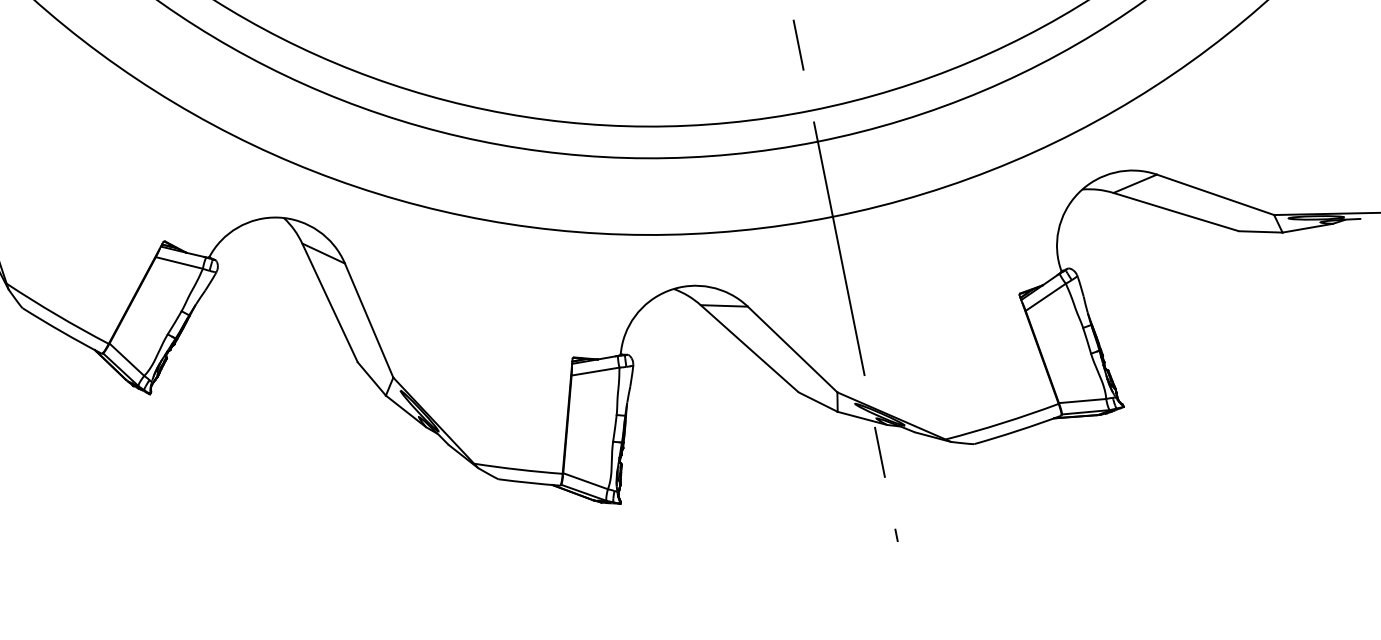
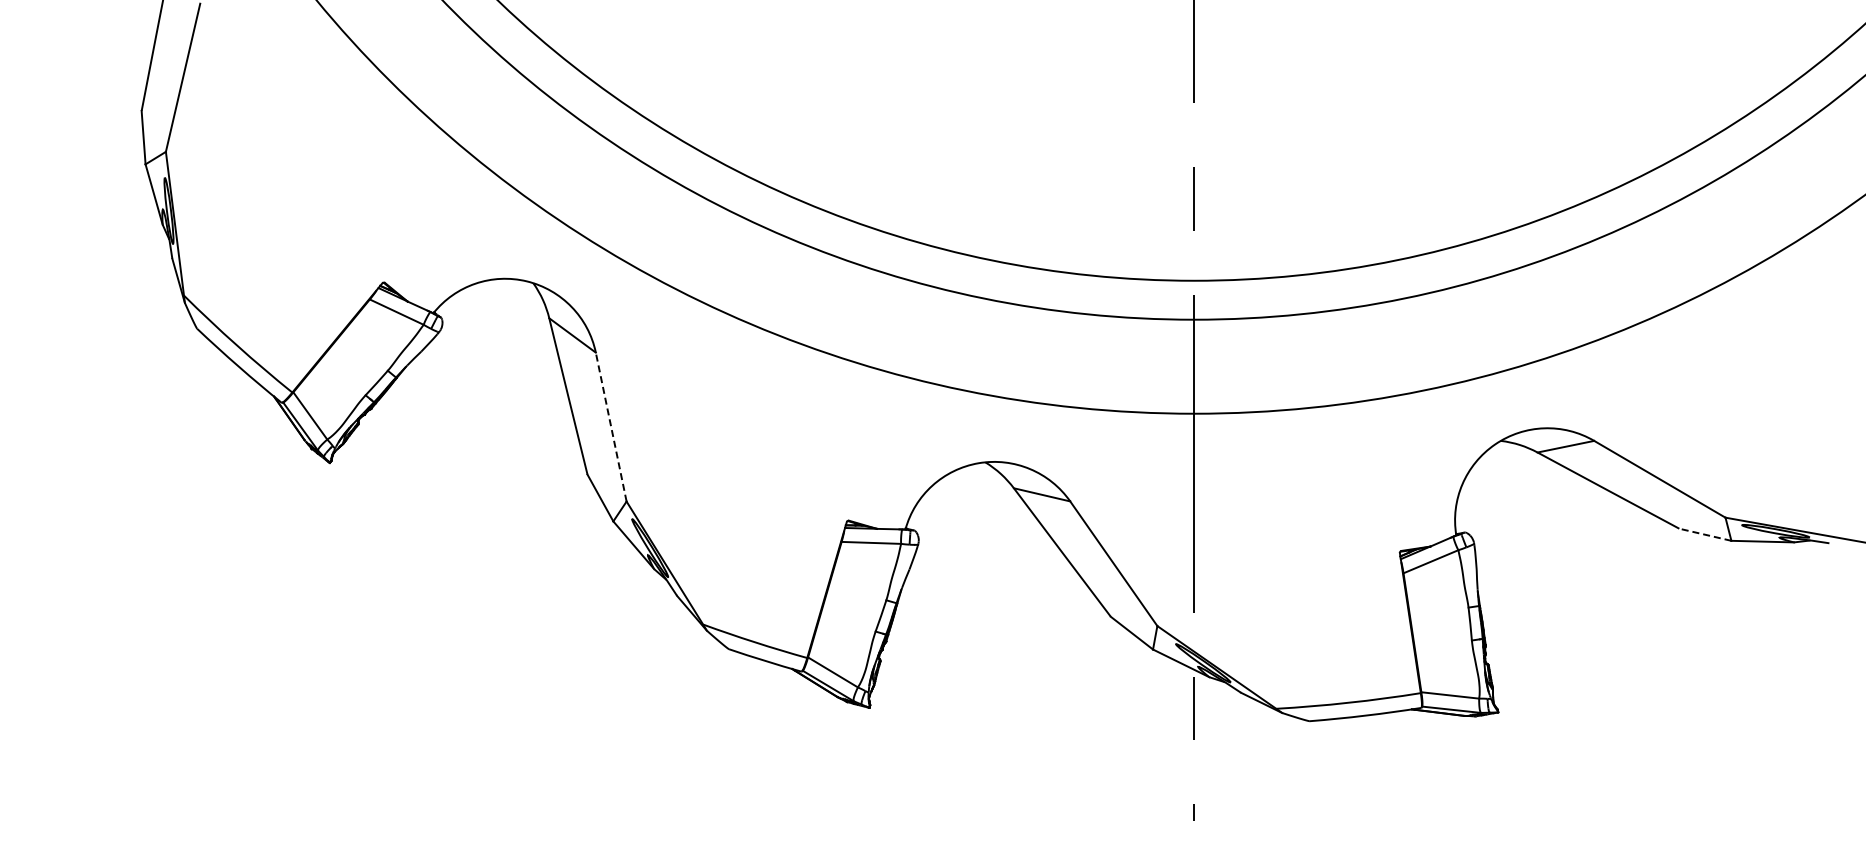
line: (1260, 231) -> (1705, 534), solid -> dashed
line: (369, 320) -> (611, 426), solid -> dashed

